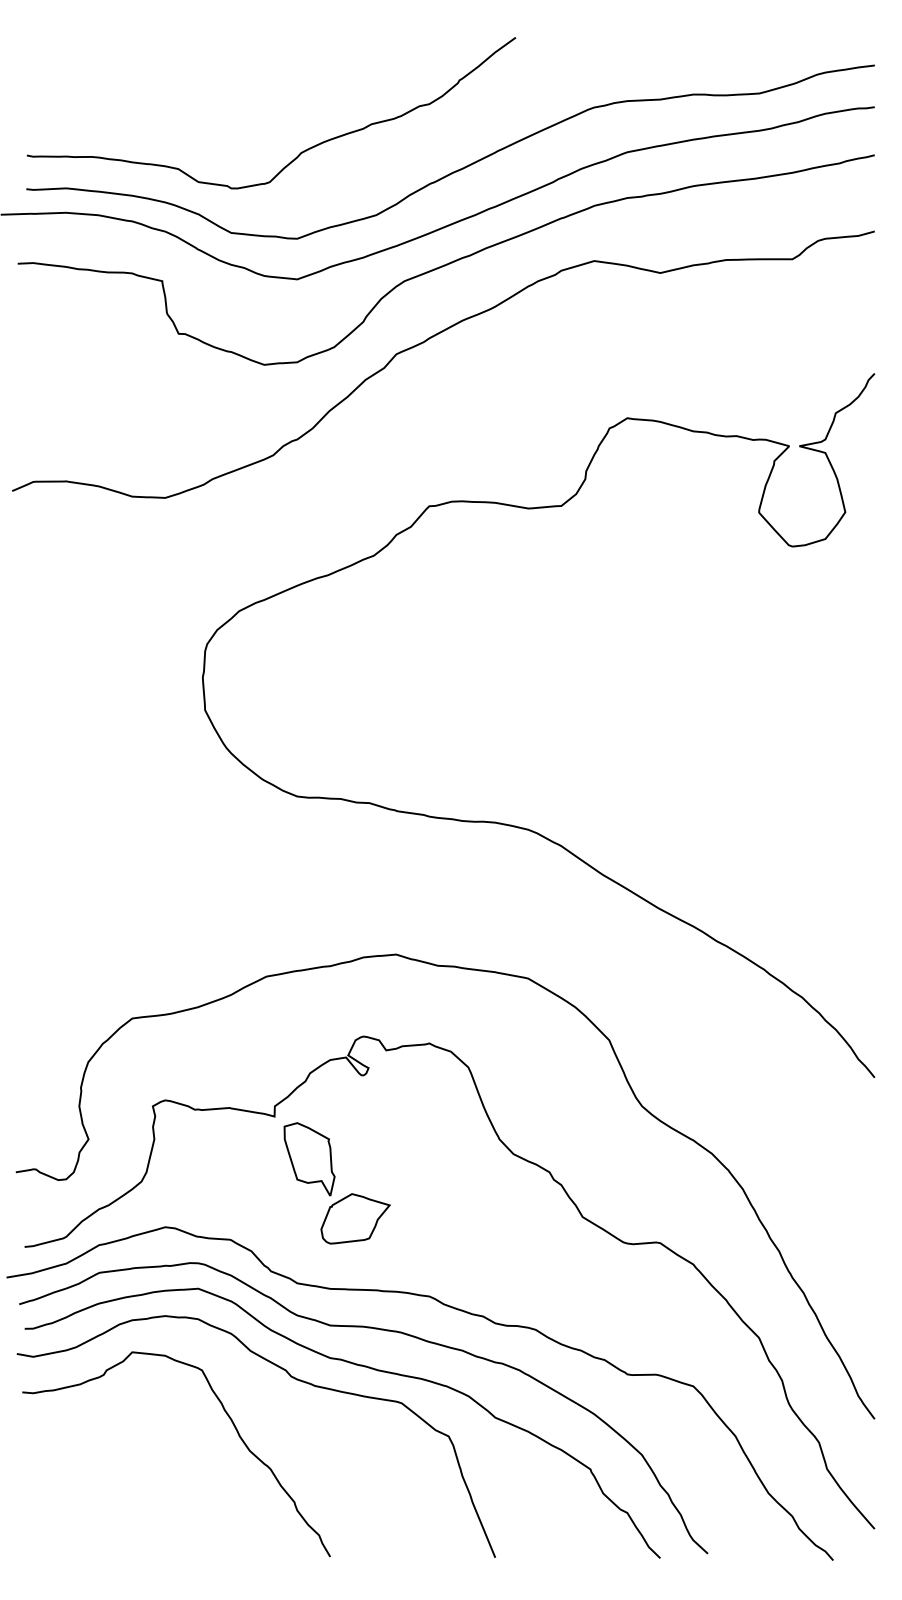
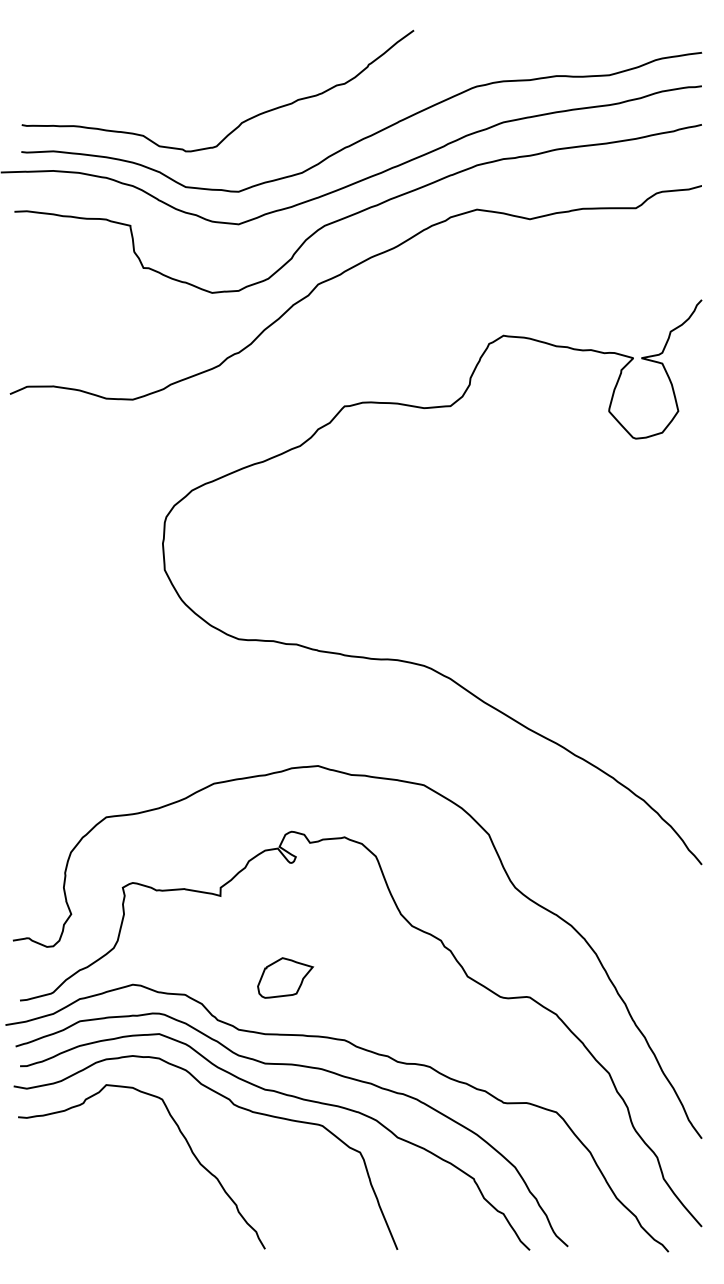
part: (309, 1159) -> (248, 930), removed

